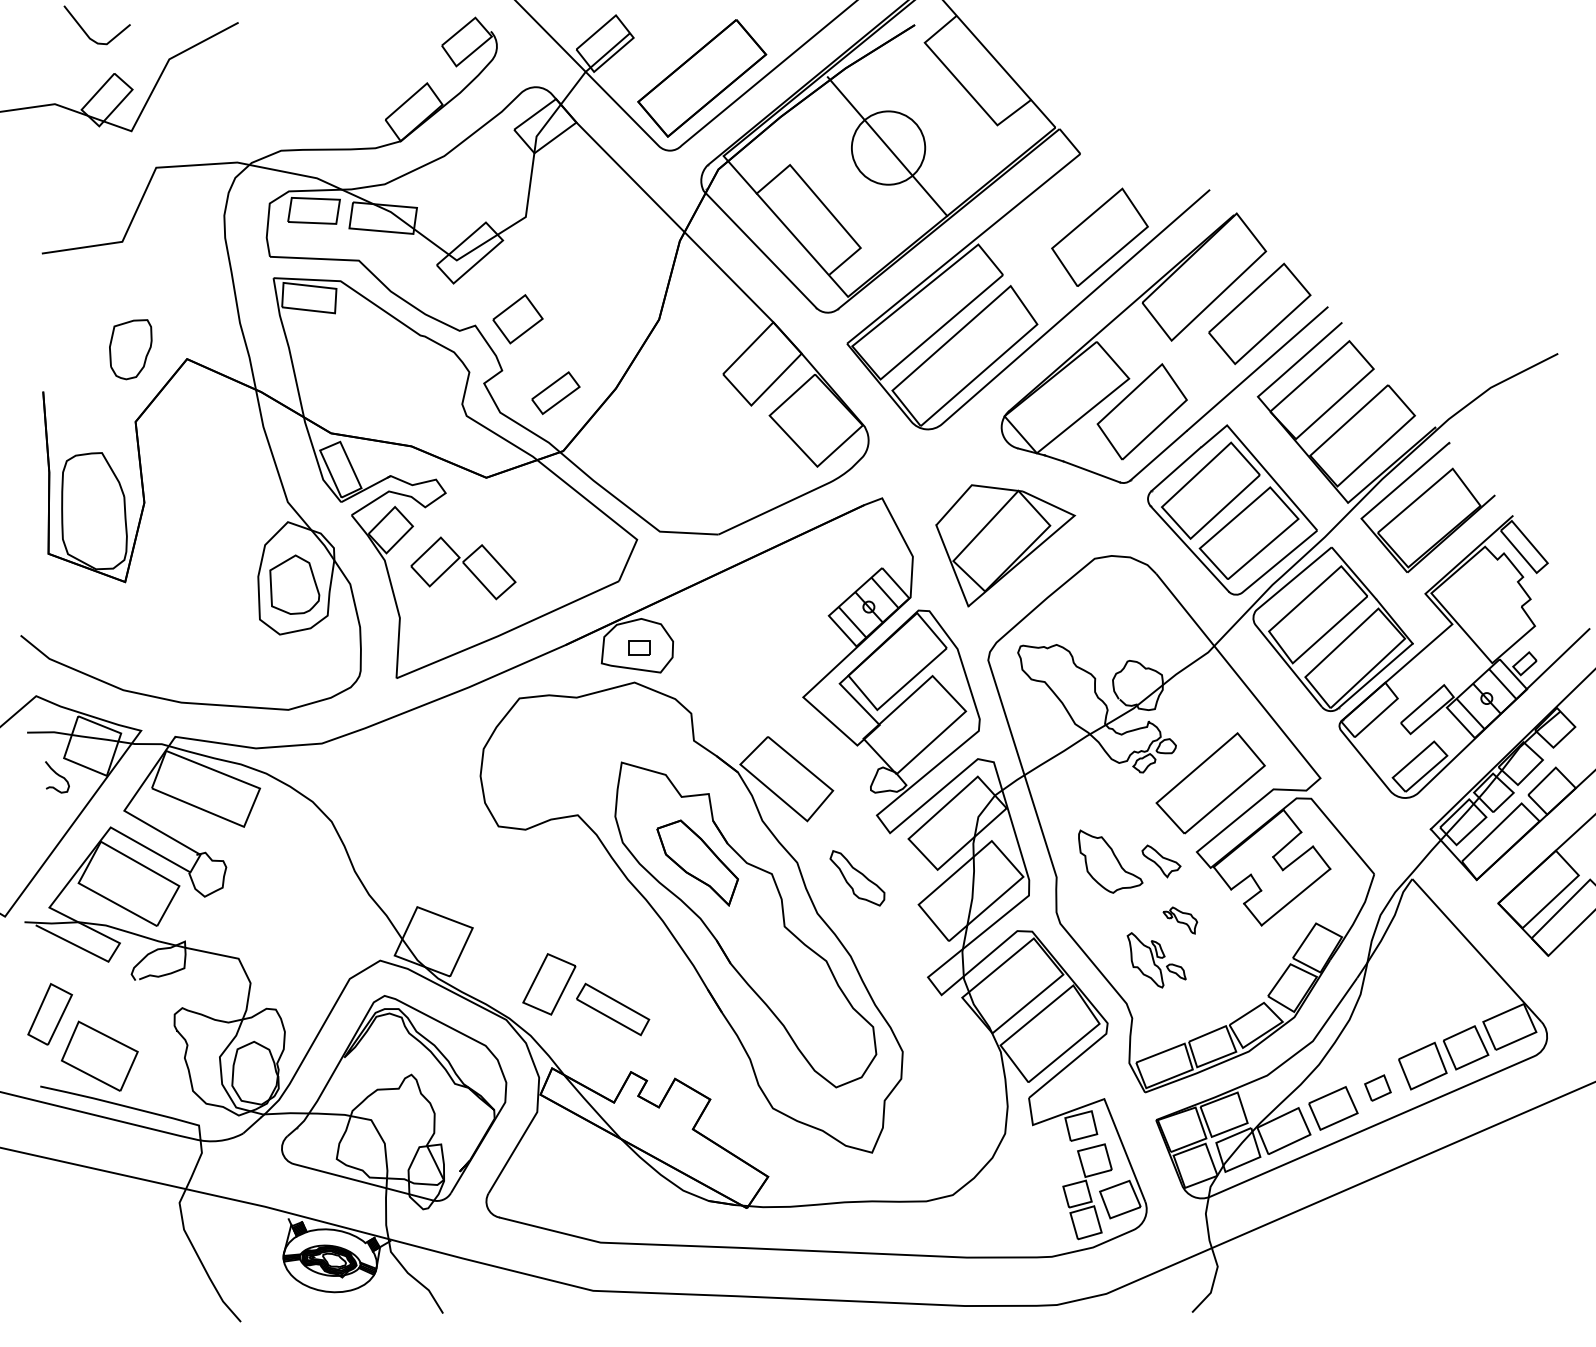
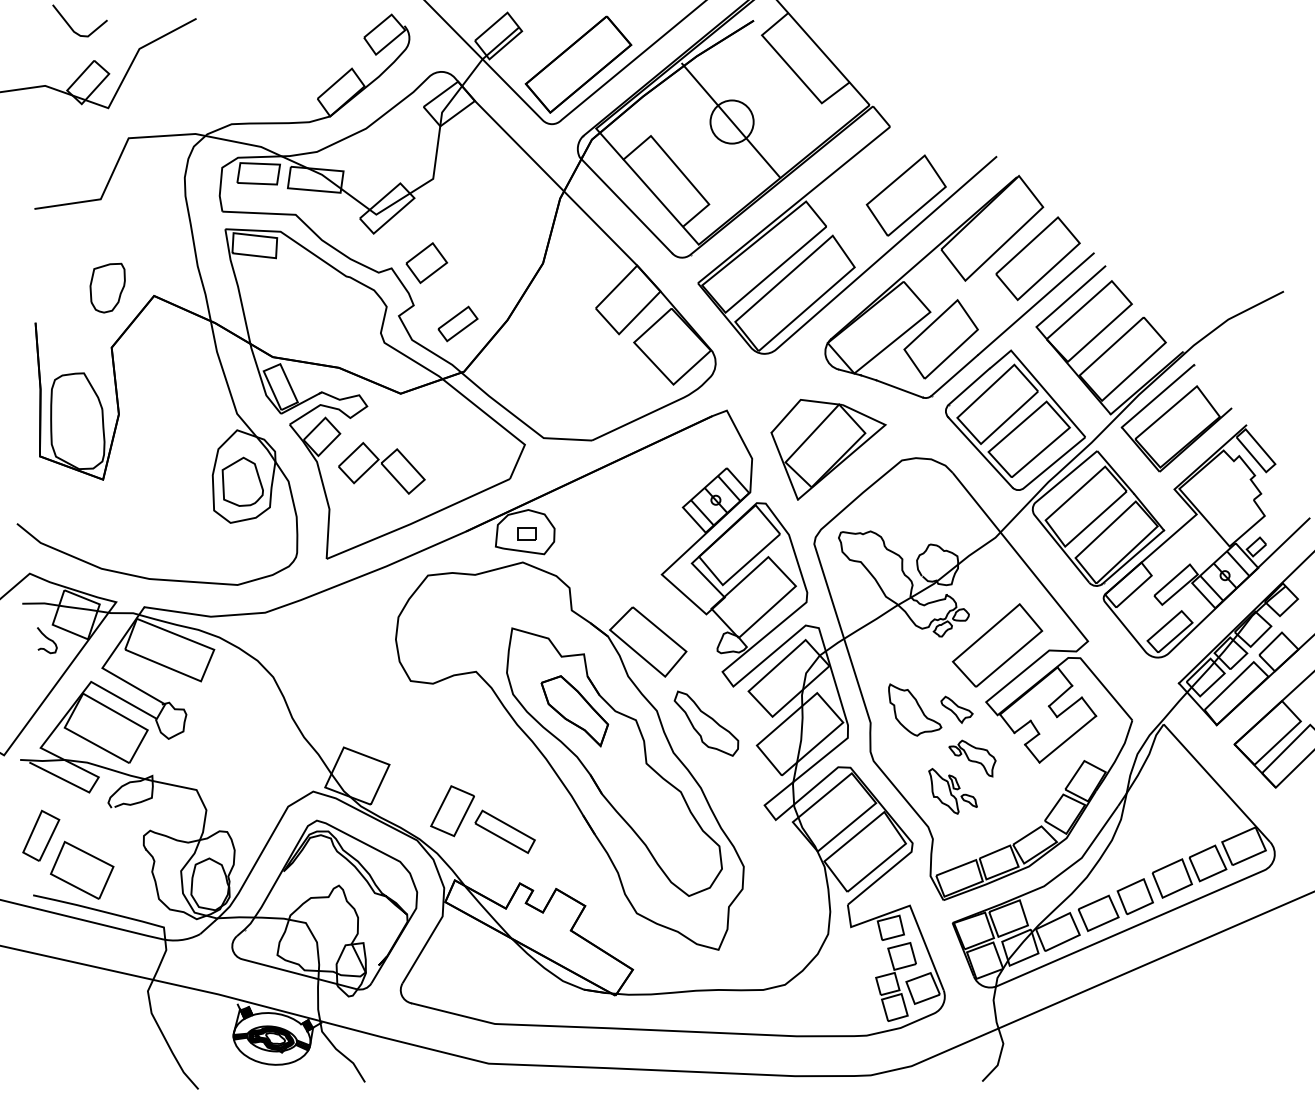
circle: (888, 147) -> (732, 121), size x0.71
part: (857, 878) -> (706, 723), size x1.43
part: (1180, 920) -> (972, 758), size x1.67
part: (1377, 1087) -> (1135, 896), size x1.67

